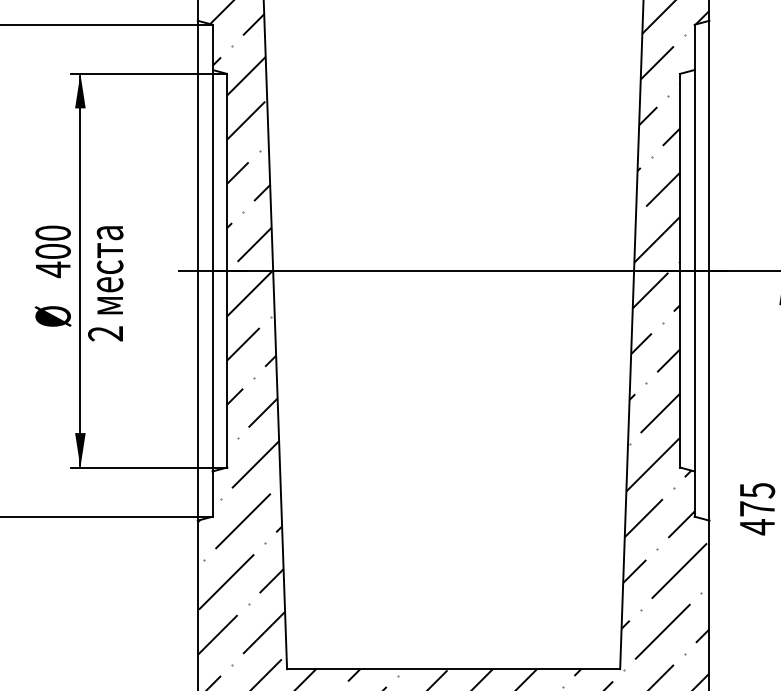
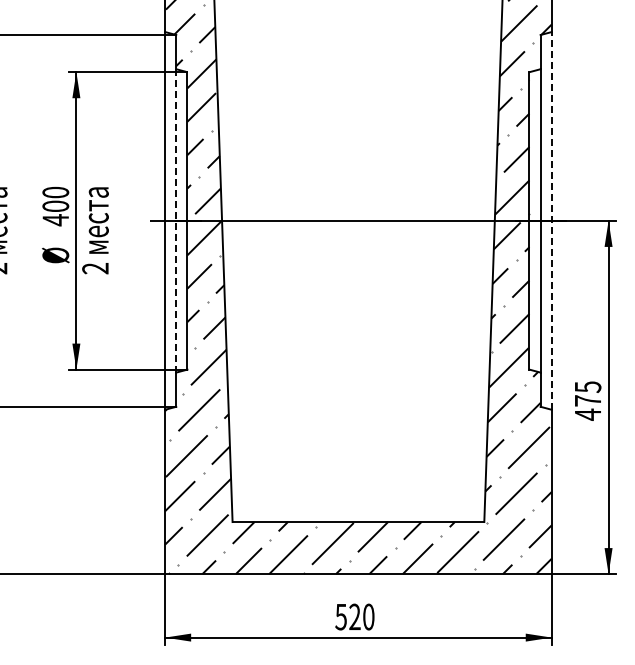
line: (212, 270) -> (176, 220), solid -> dashed
line: (709, 270) -> (551, 220), solid -> dashed

